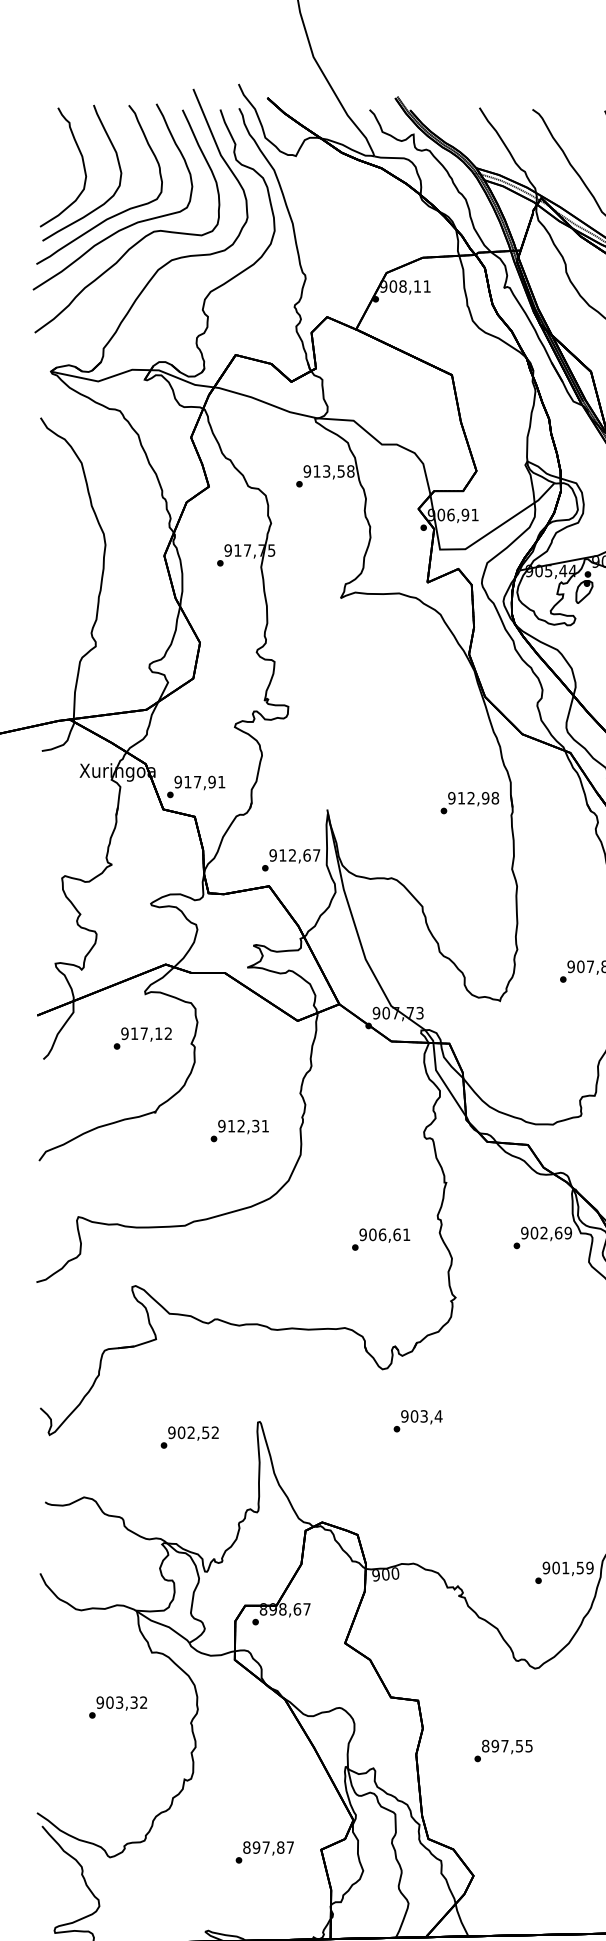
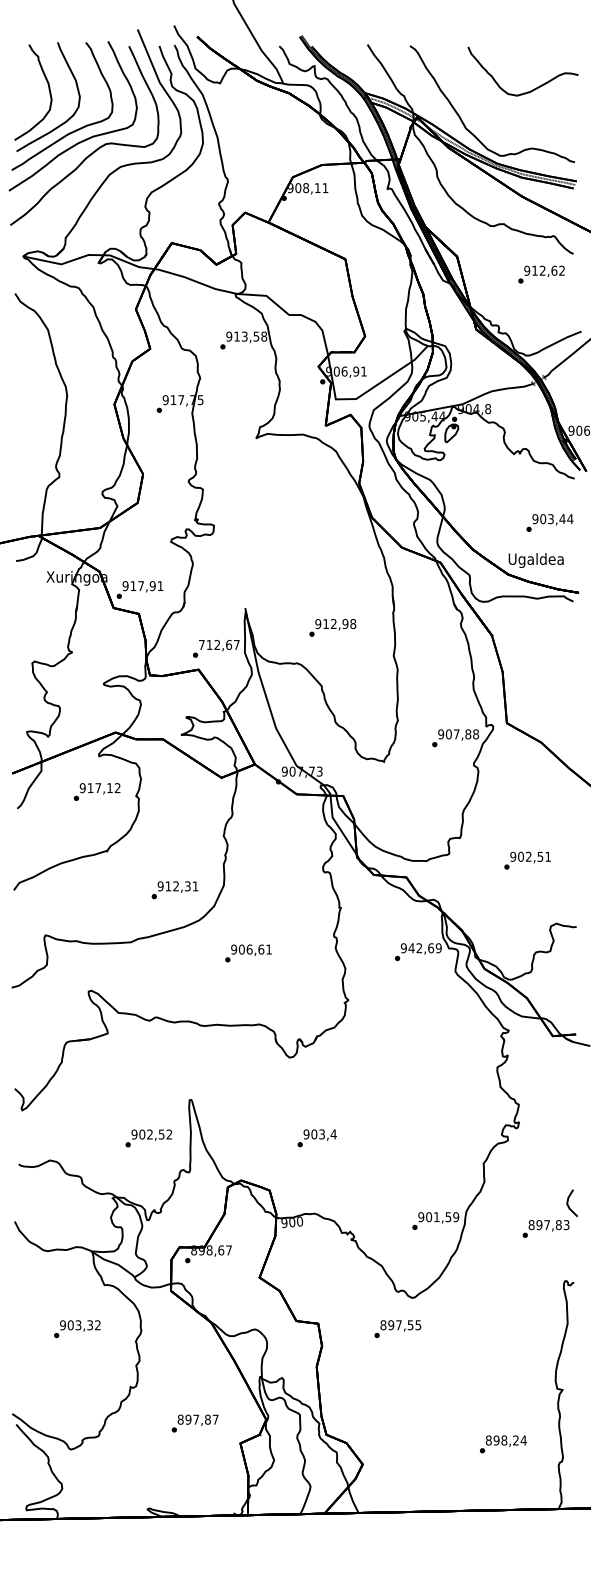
text: (469, 802) -> (332, 627), moved
text: (272, 854) -> (201, 644), 912,67 -> 712,67
text: (239, 1131) -> (174, 890), moved
text: (534, 1233) -> (411, 948), 902,69 -> 942,69
text: (381, 1239) -> (248, 953), moved
text: (417, 1421) -> (316, 1138), moved
text: (189, 1437) -> (148, 1138), moved
text: (503, 1750) -> (397, 1328), moved
text: (264, 1852) -> (194, 1423), moved

